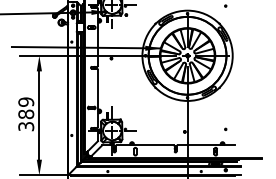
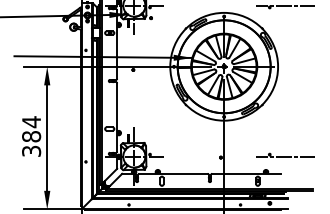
line: (238, 4) -> (285, 5), added
text: (26, 102) -> (31, 122), 389 -> 384
line: (238, 130) -> (285, 156), added

